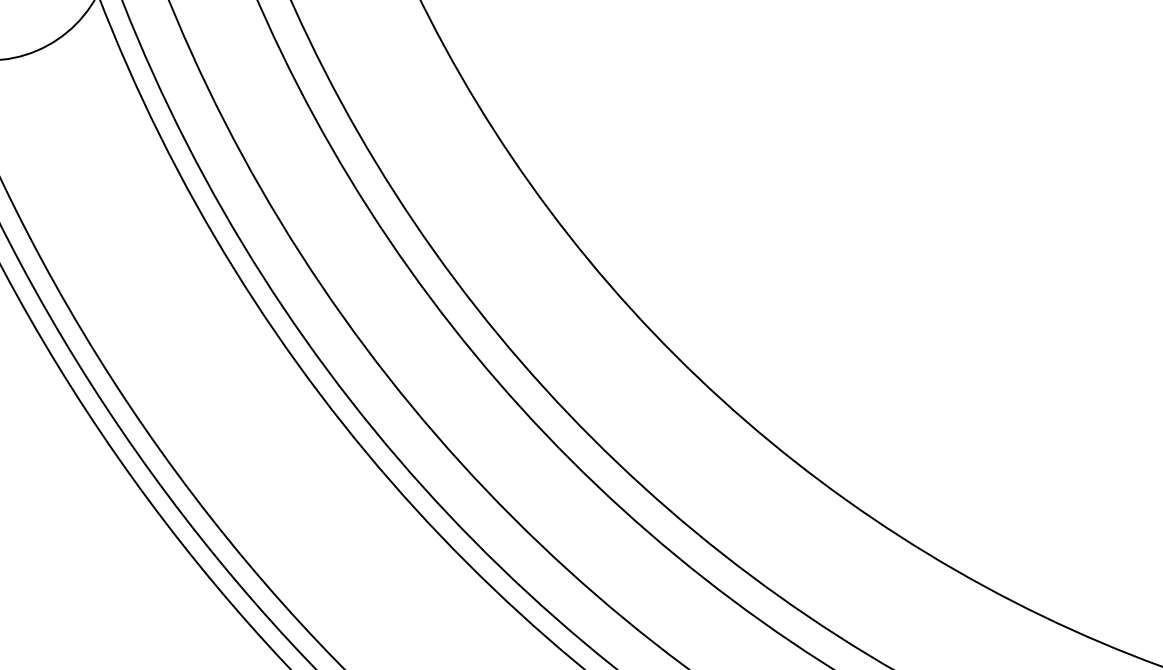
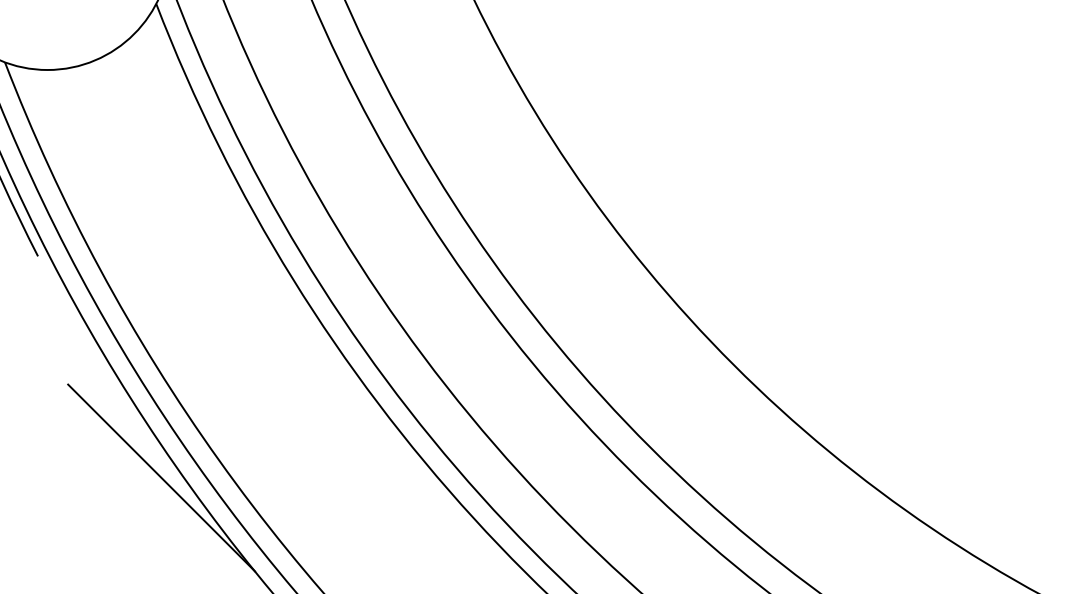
line: (102, 468) -> (160, 478), added

